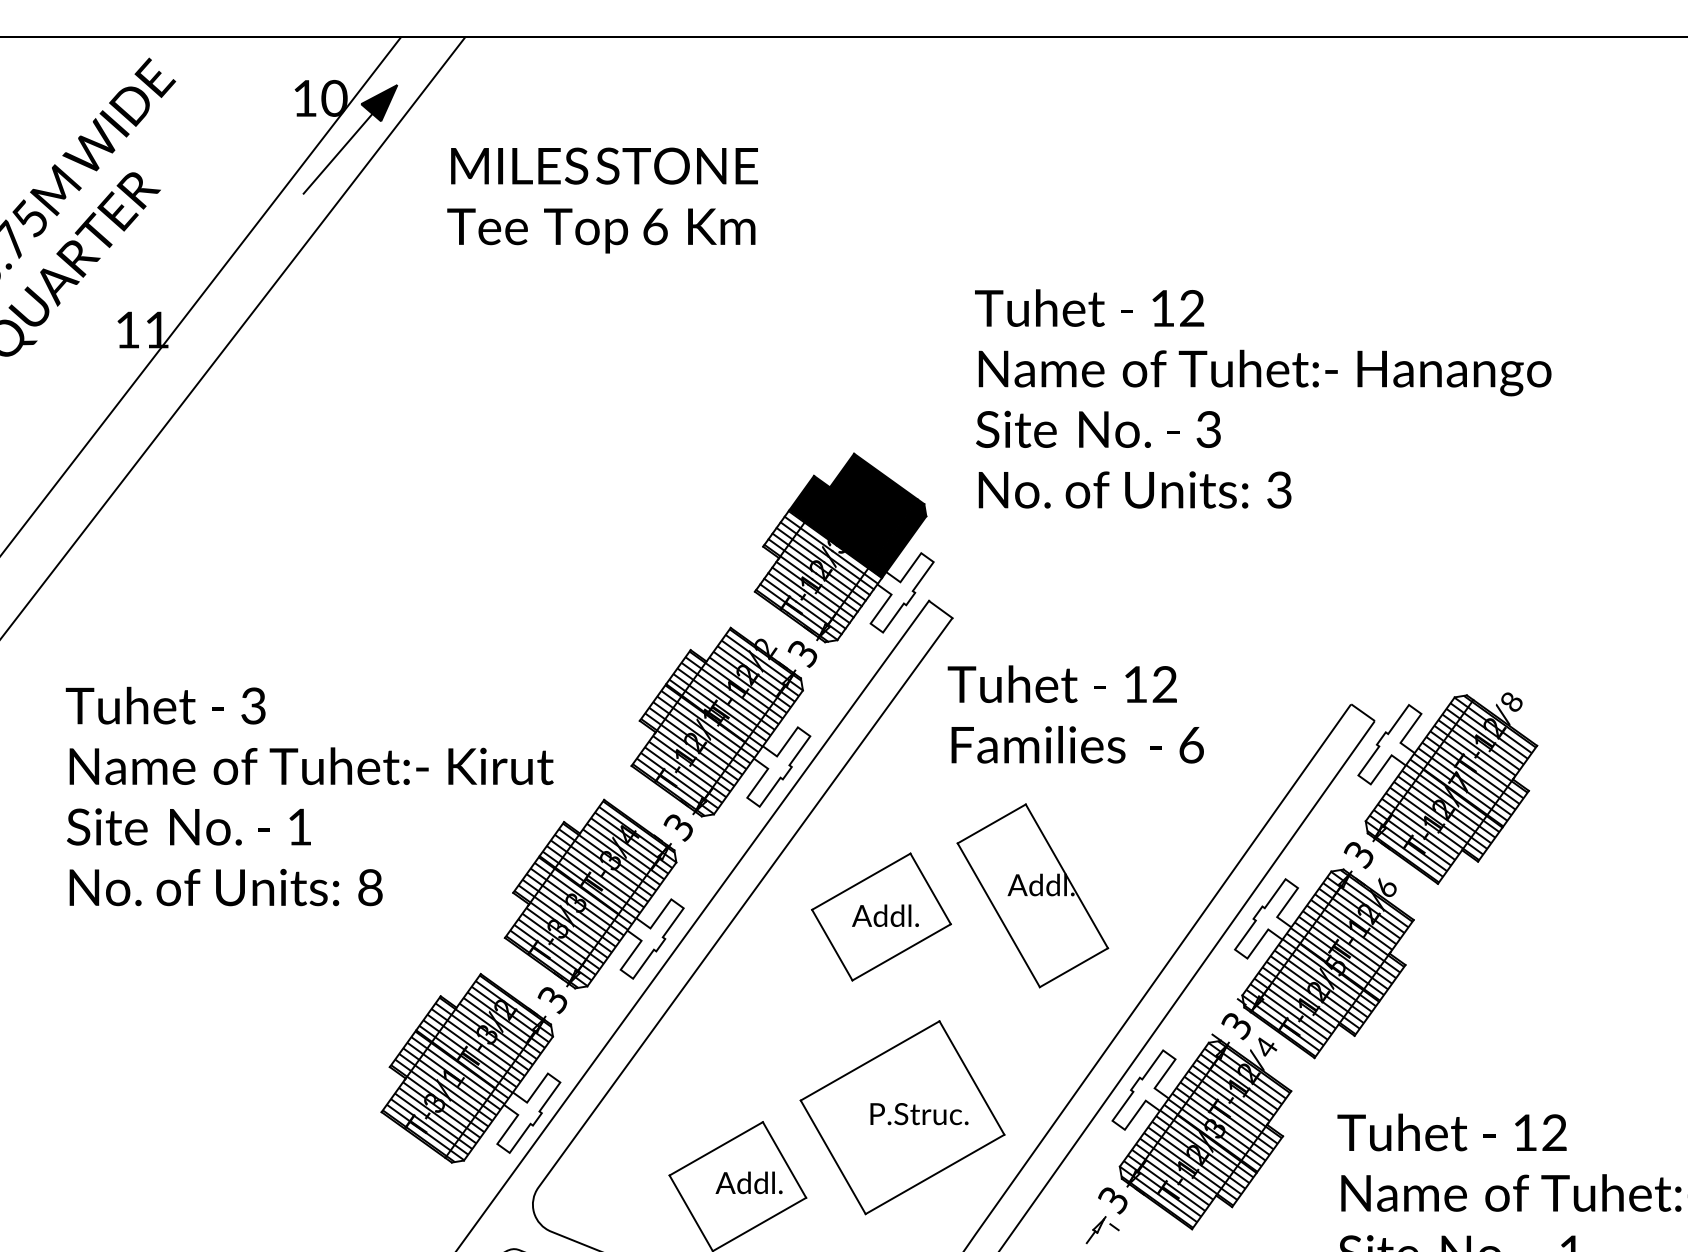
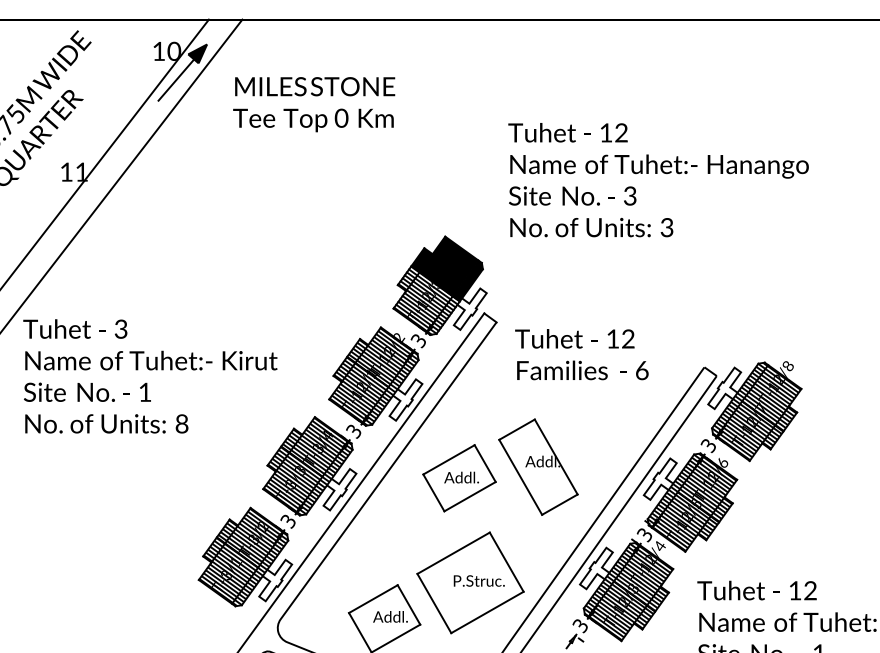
text: (655, 225) -> (341, 117), 6 -> 0
text: (1263, 399) -> (658, 180), moved
text: (1075, 714) -> (581, 354), moved
text: (309, 796) -> (150, 376), moved

